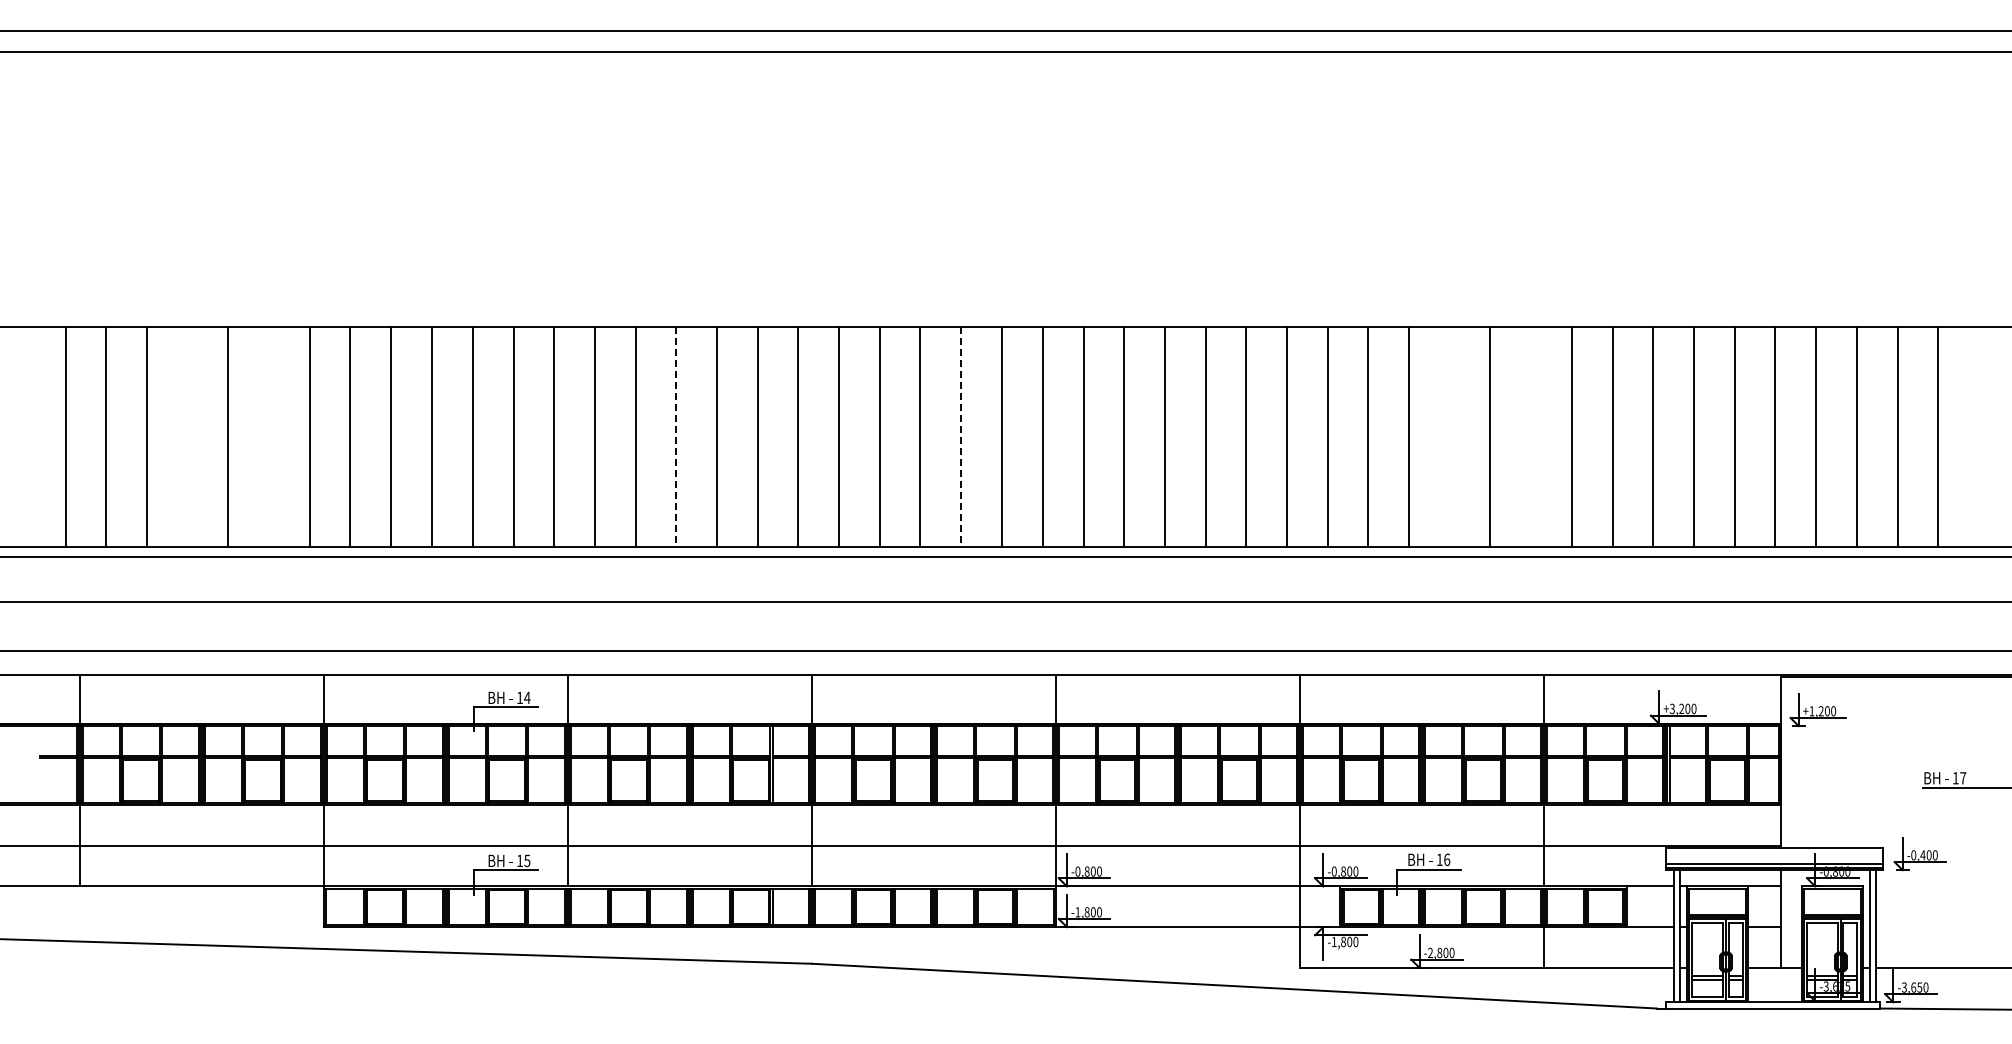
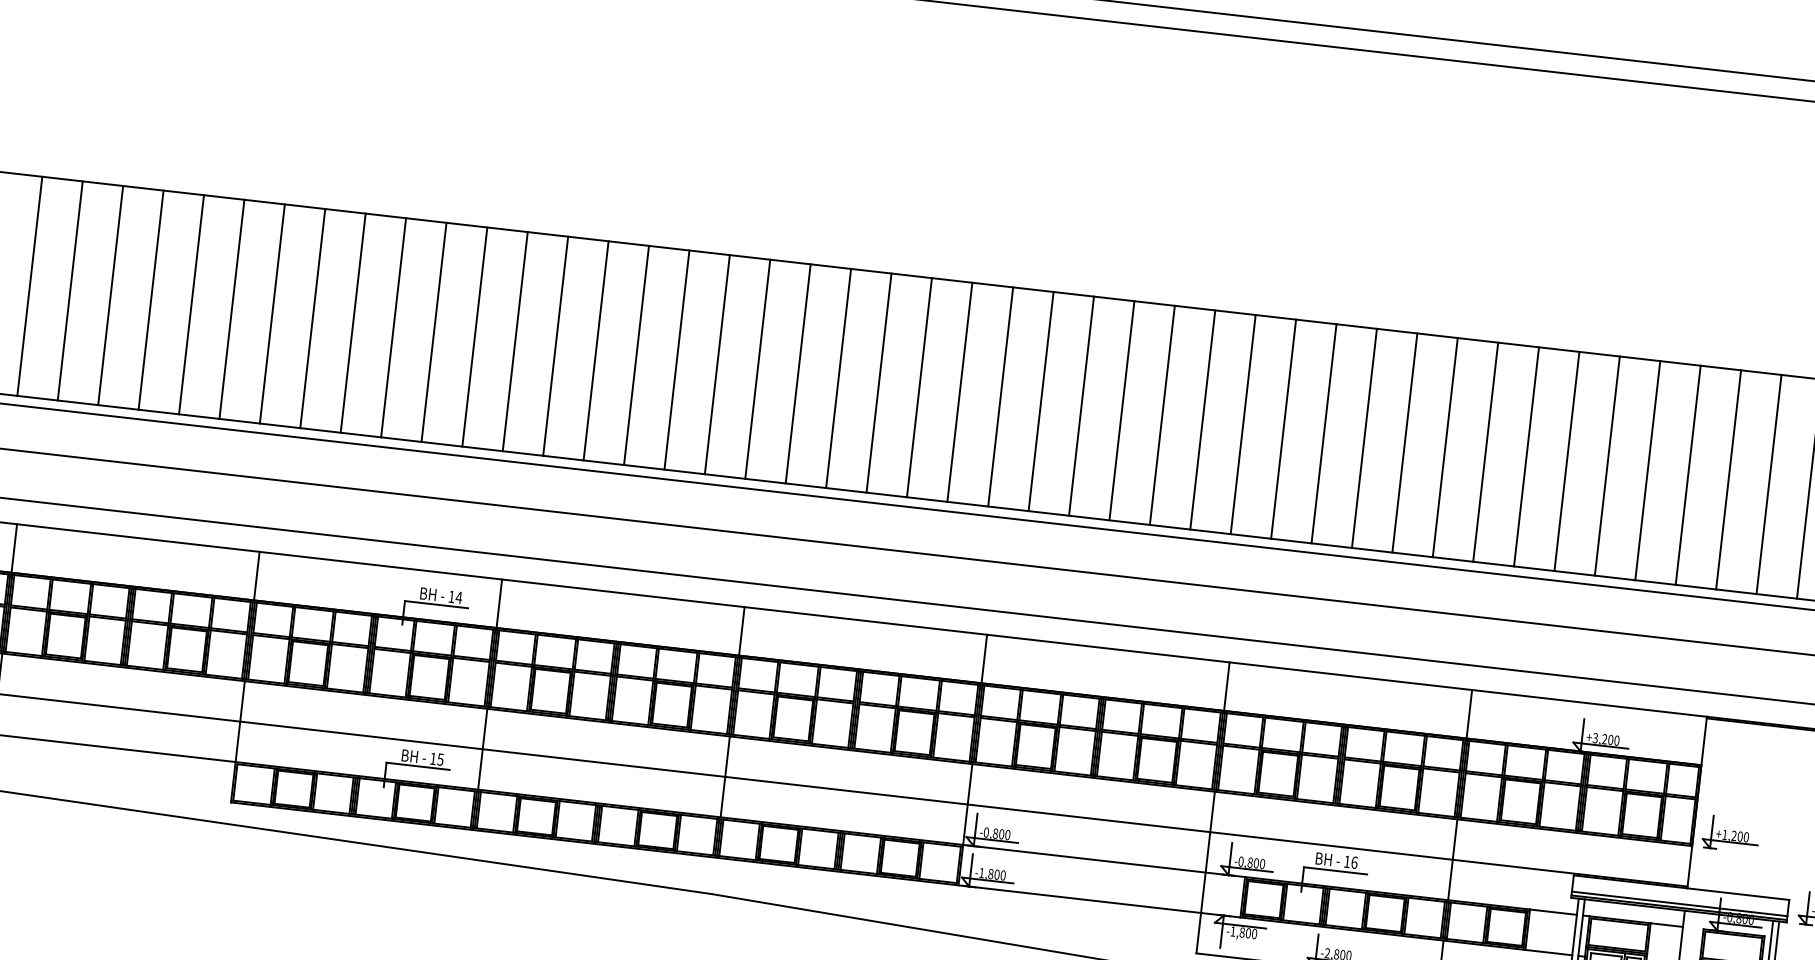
line: (187, 436) -> (150, 299), added
line: (269, 436) -> (232, 308), added
line: (1449, 436) -> (1404, 442), added
line: (1530, 436) -> (1485, 451), added
line: (676, 437) -> (636, 355), dashed -> solid
line: (961, 437) -> (919, 388), dashed -> solid
part: (1817, 710) -> (1730, 834), moved

